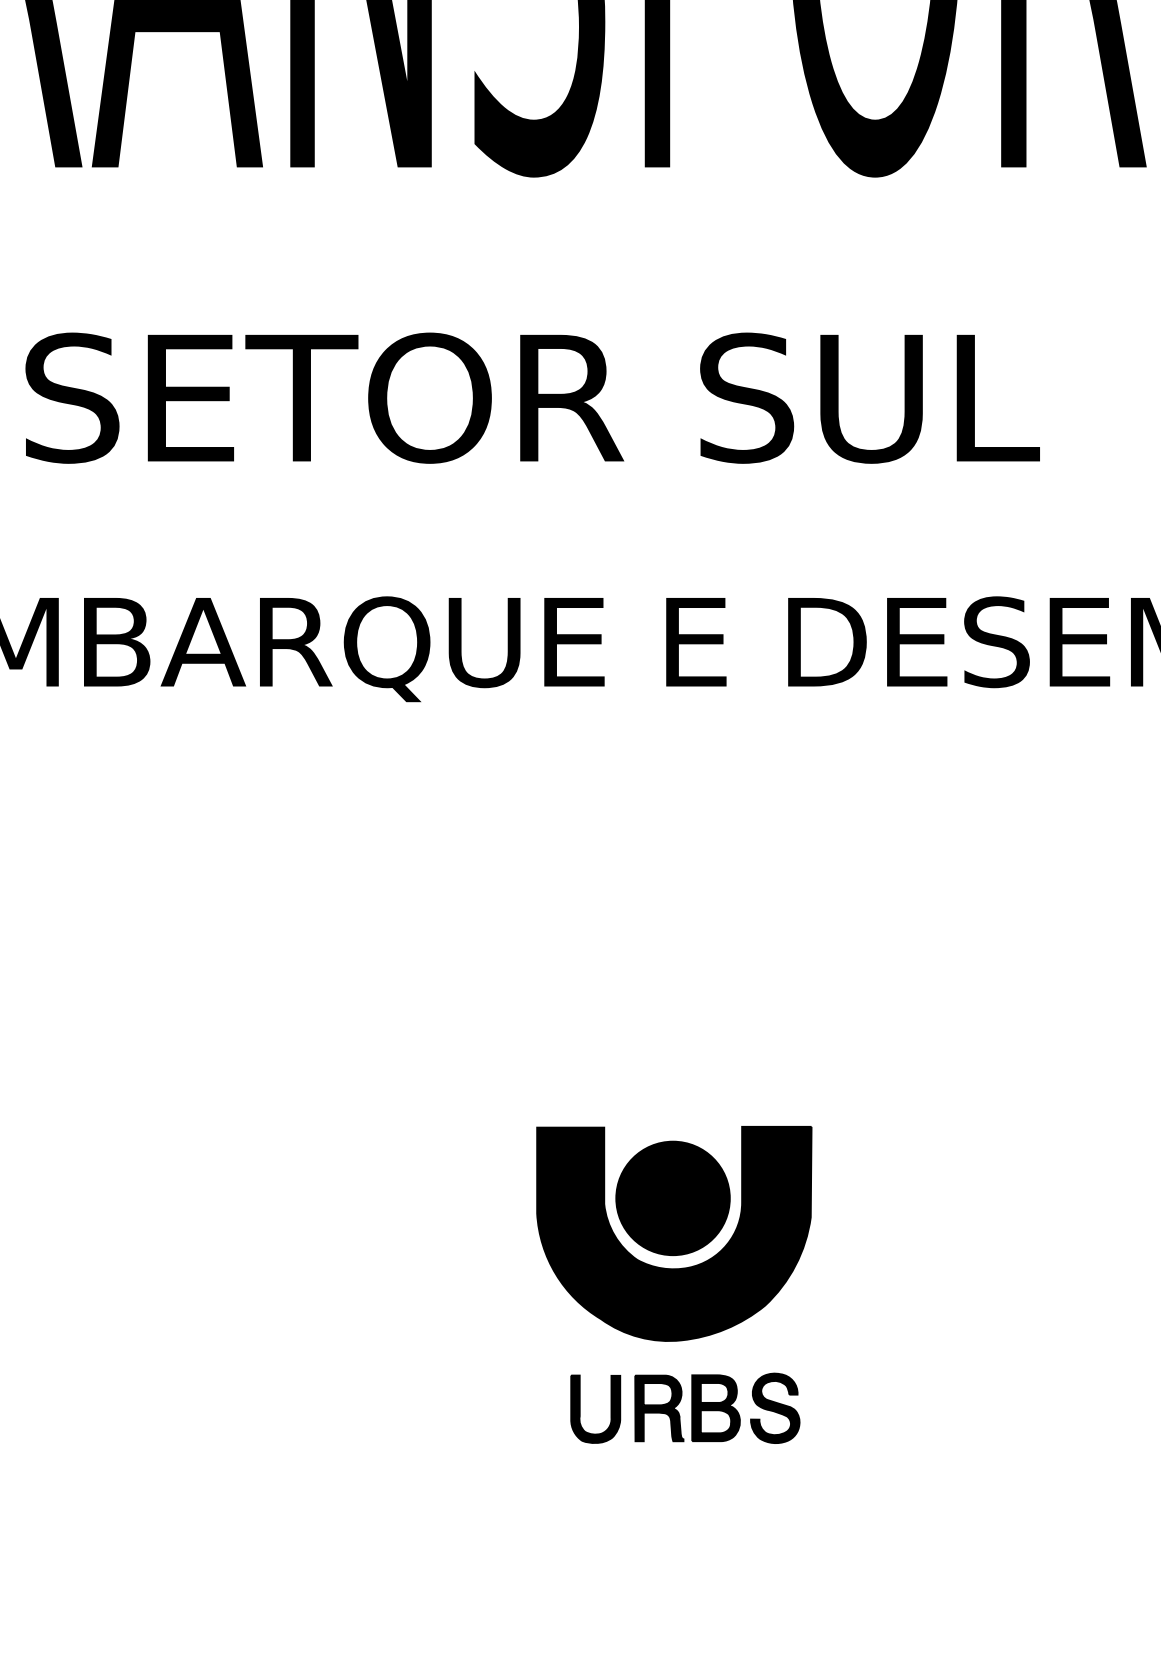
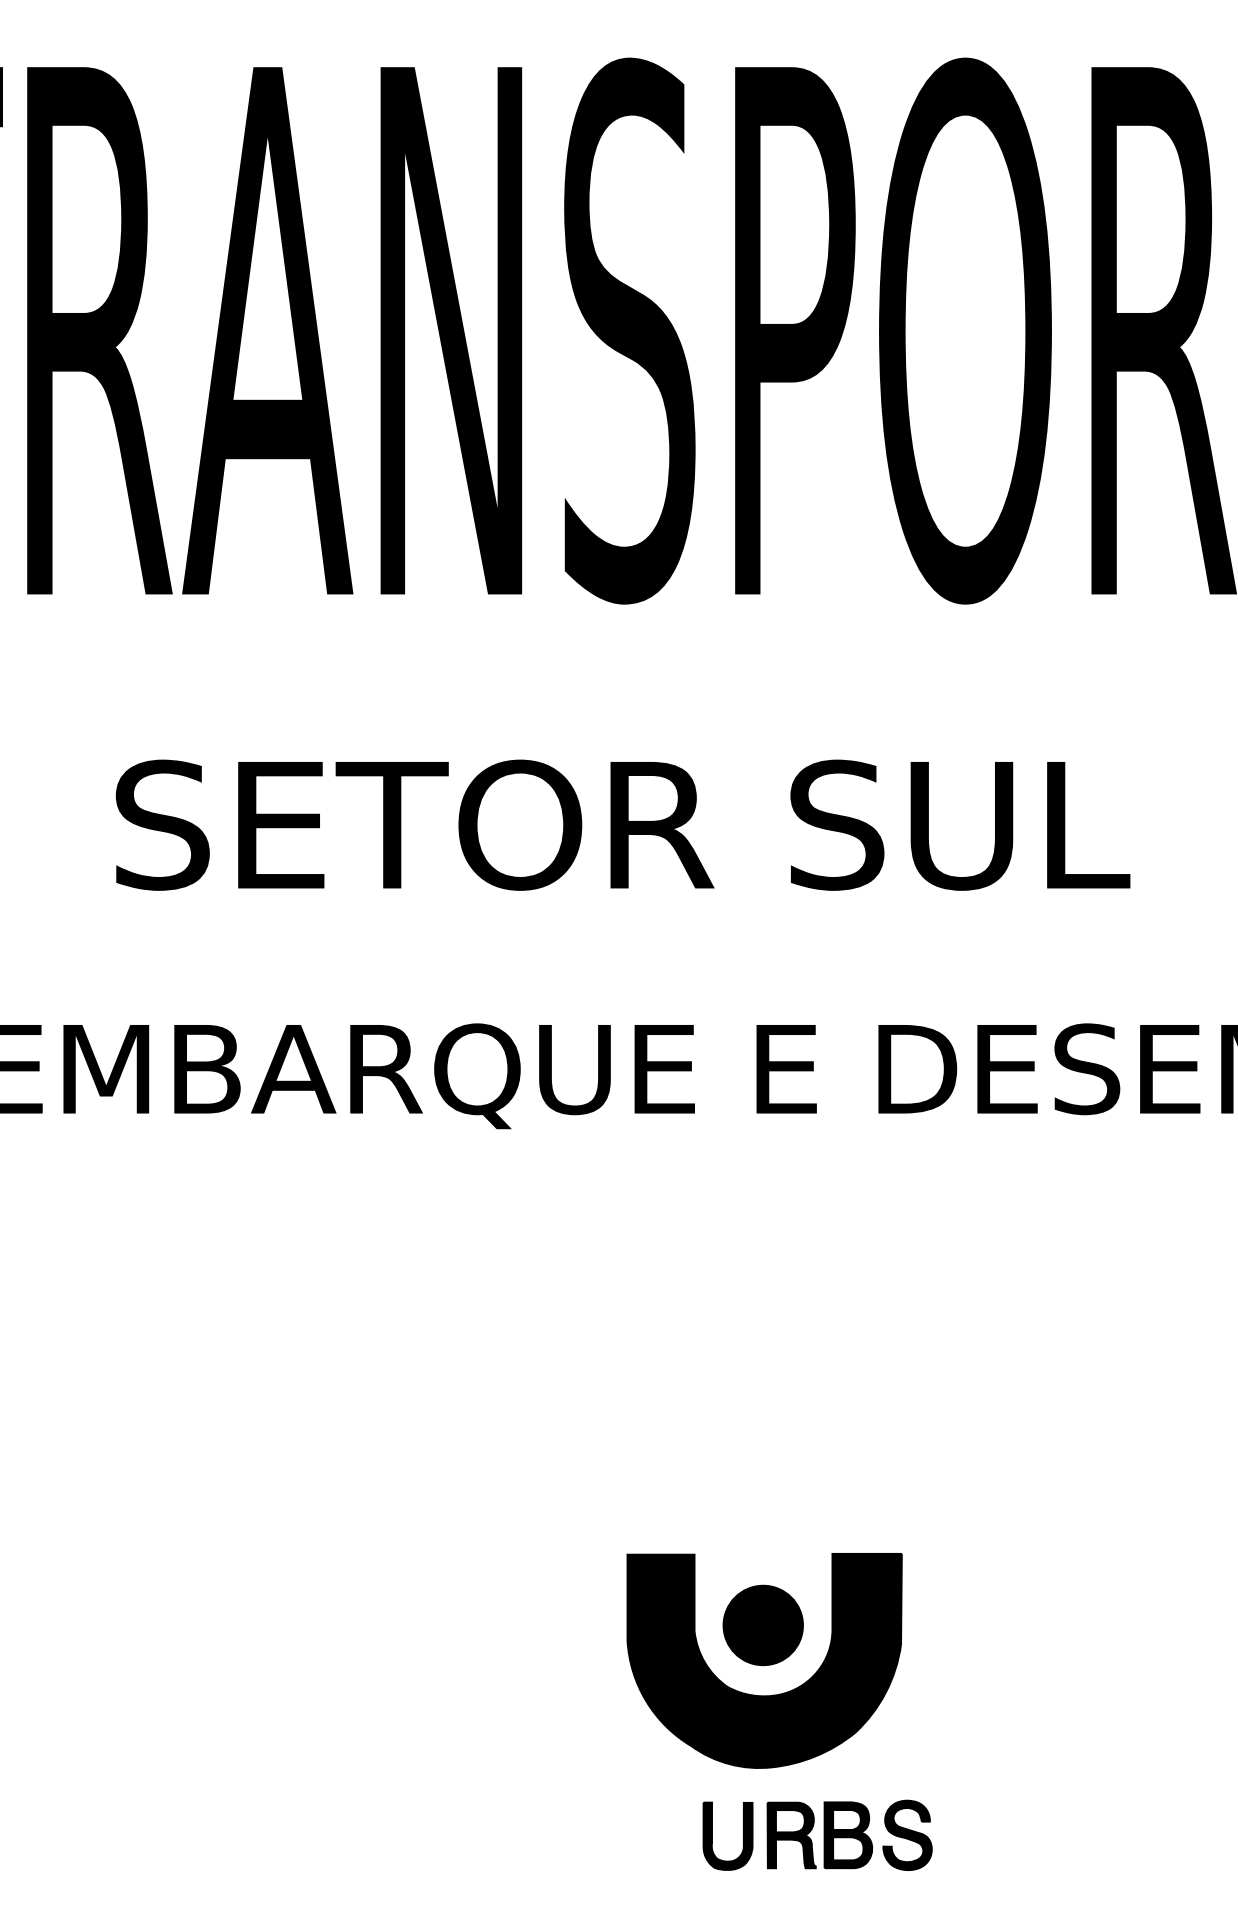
part: (672, 1198) -> (762, 1625), size x0.7
part: (685, 1407) -> (817, 1834), moved

